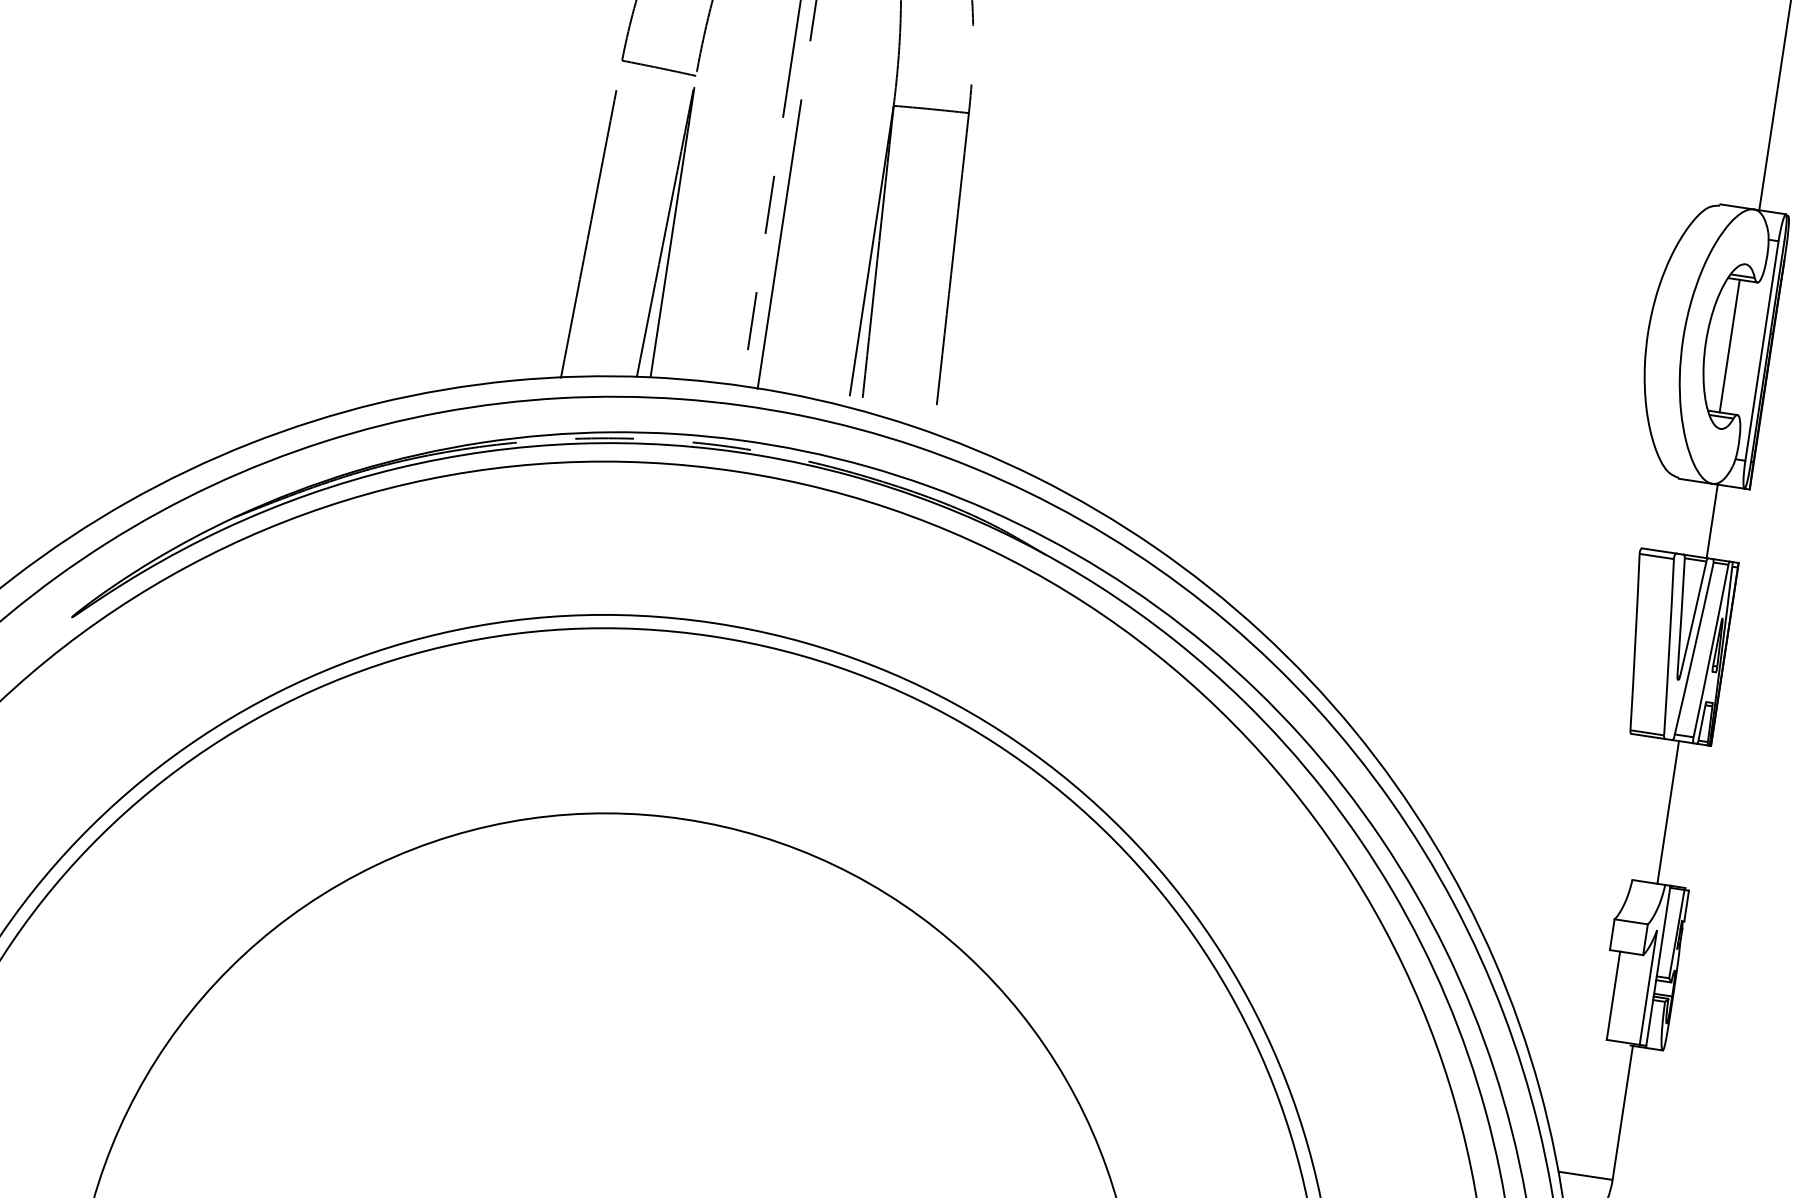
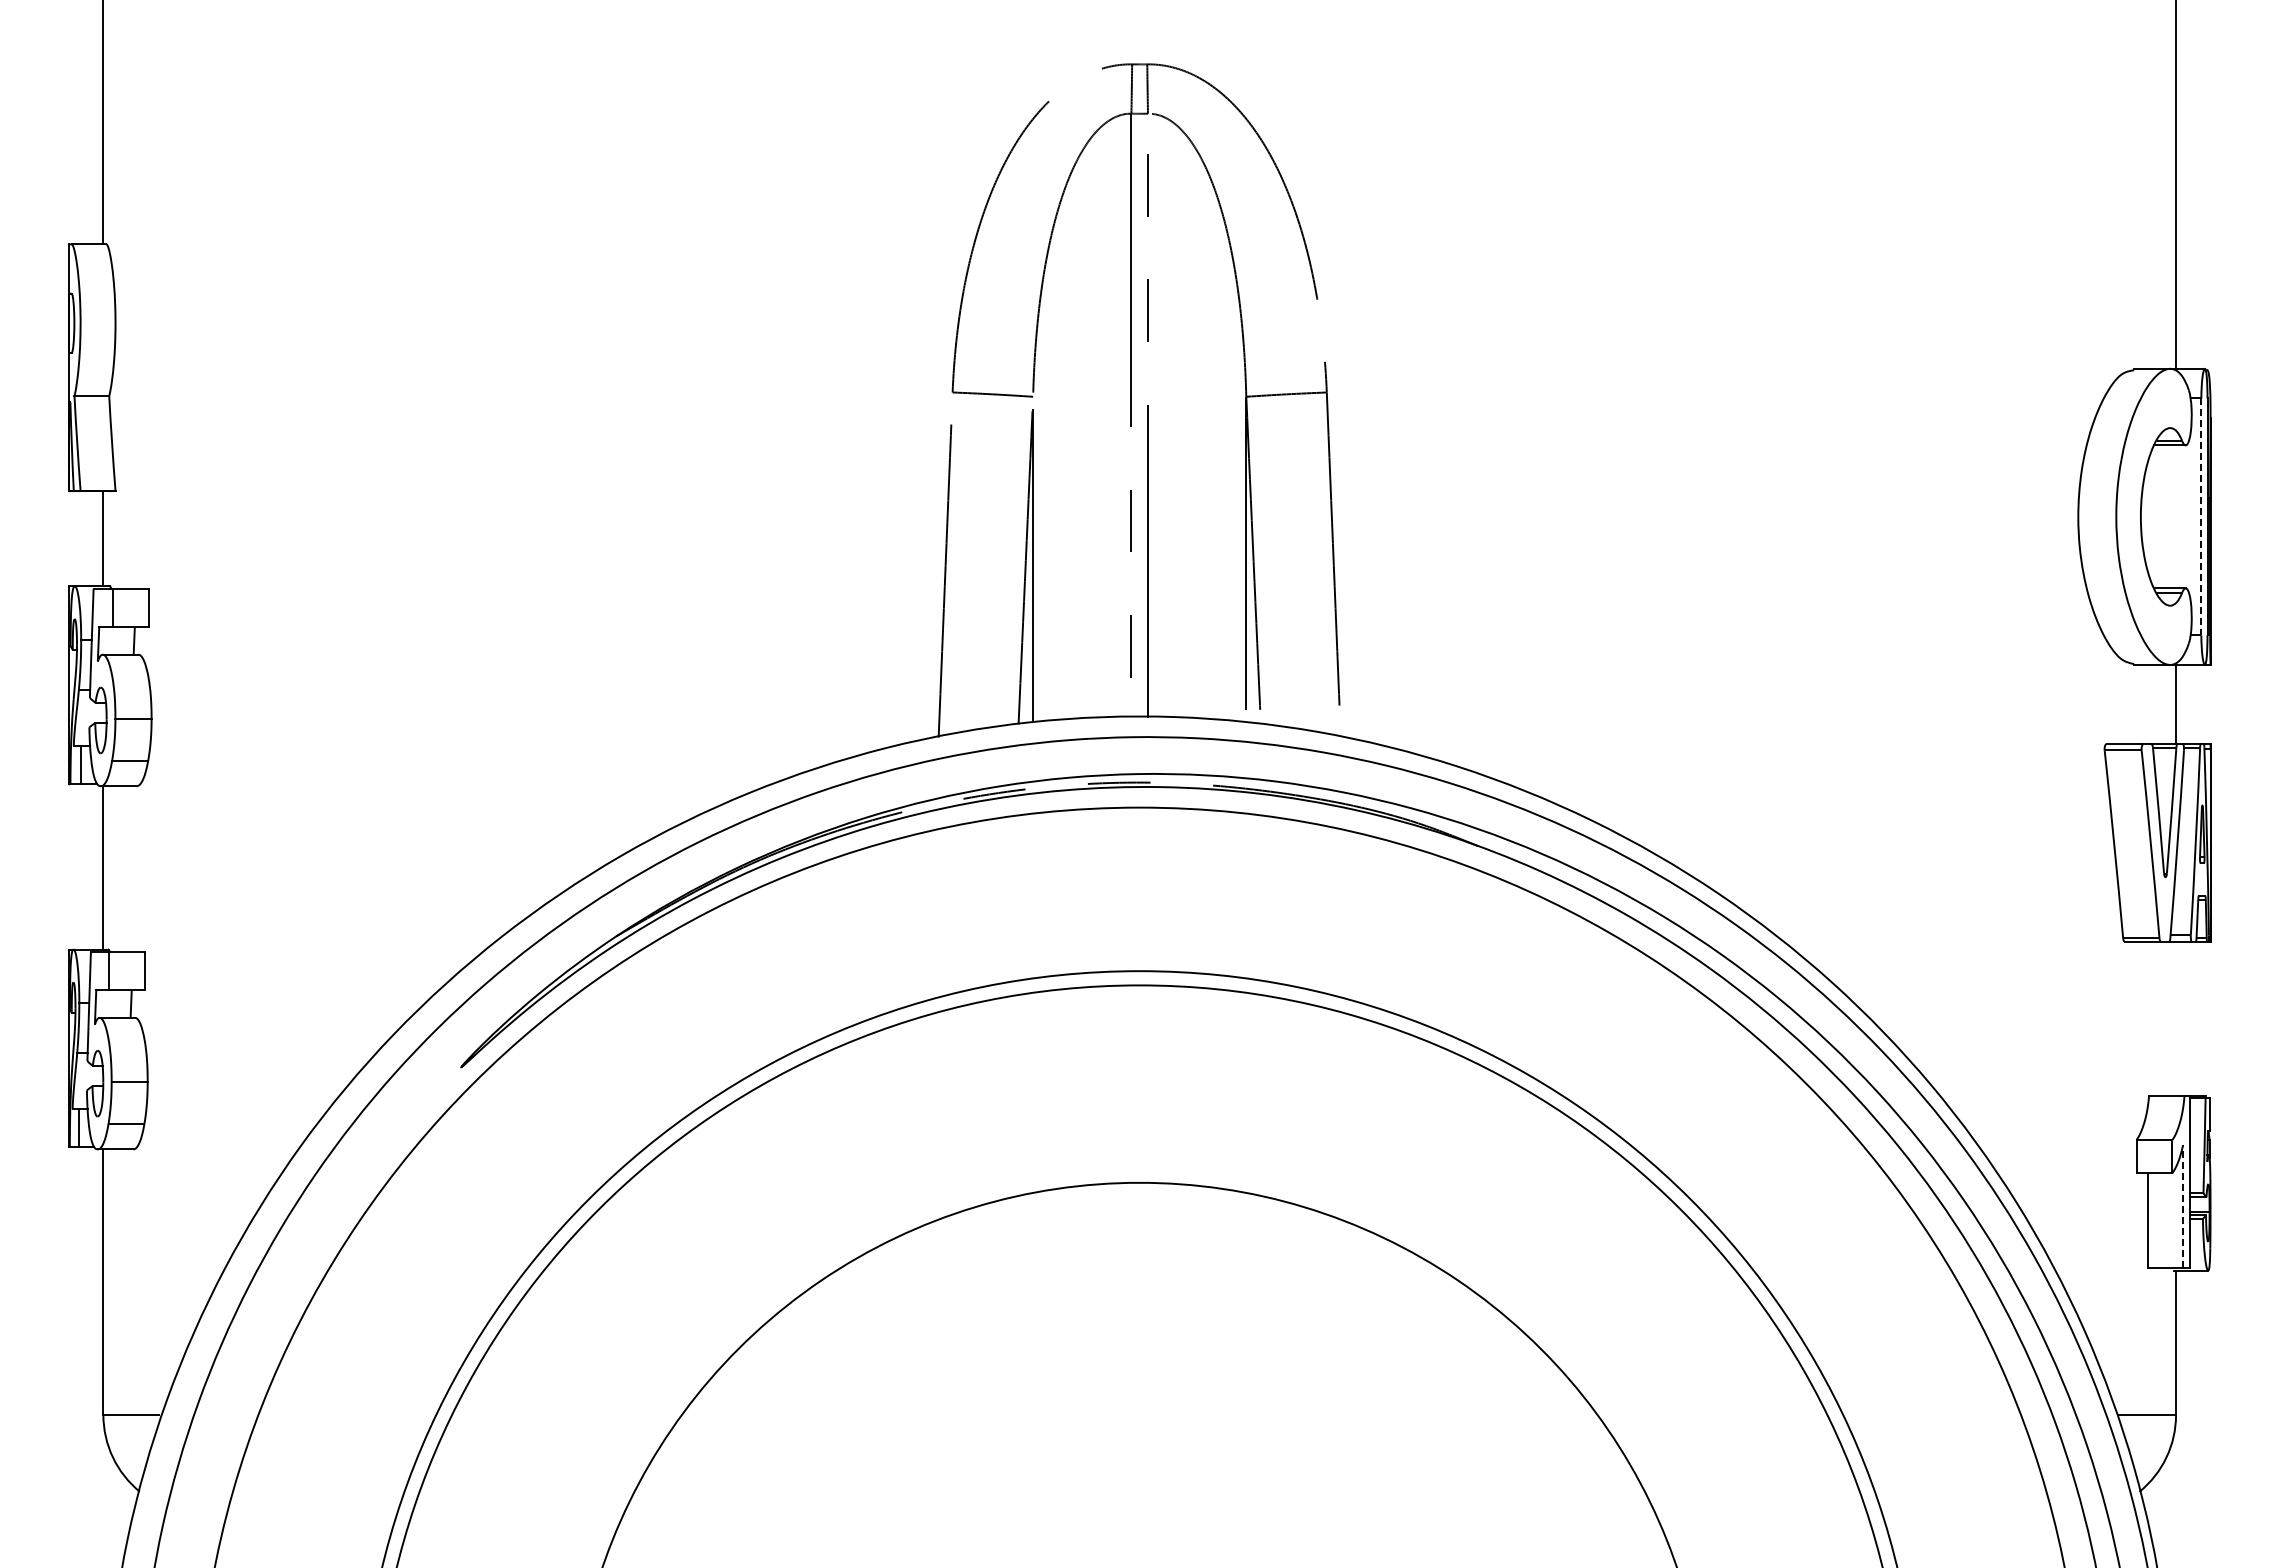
line: (1729, 345) -> (2166, 516), removed
line: (1762, 351) -> (2201, 517), solid -> dashed
line: (1668, 812) -> (2176, 1018), removed
line: (1648, 987) -> (2183, 1206), solid -> dashed

